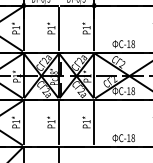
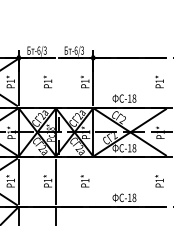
line: (59, 28) -> (56, 82), removed
line: (94, 122) -> (93, 181), removed

